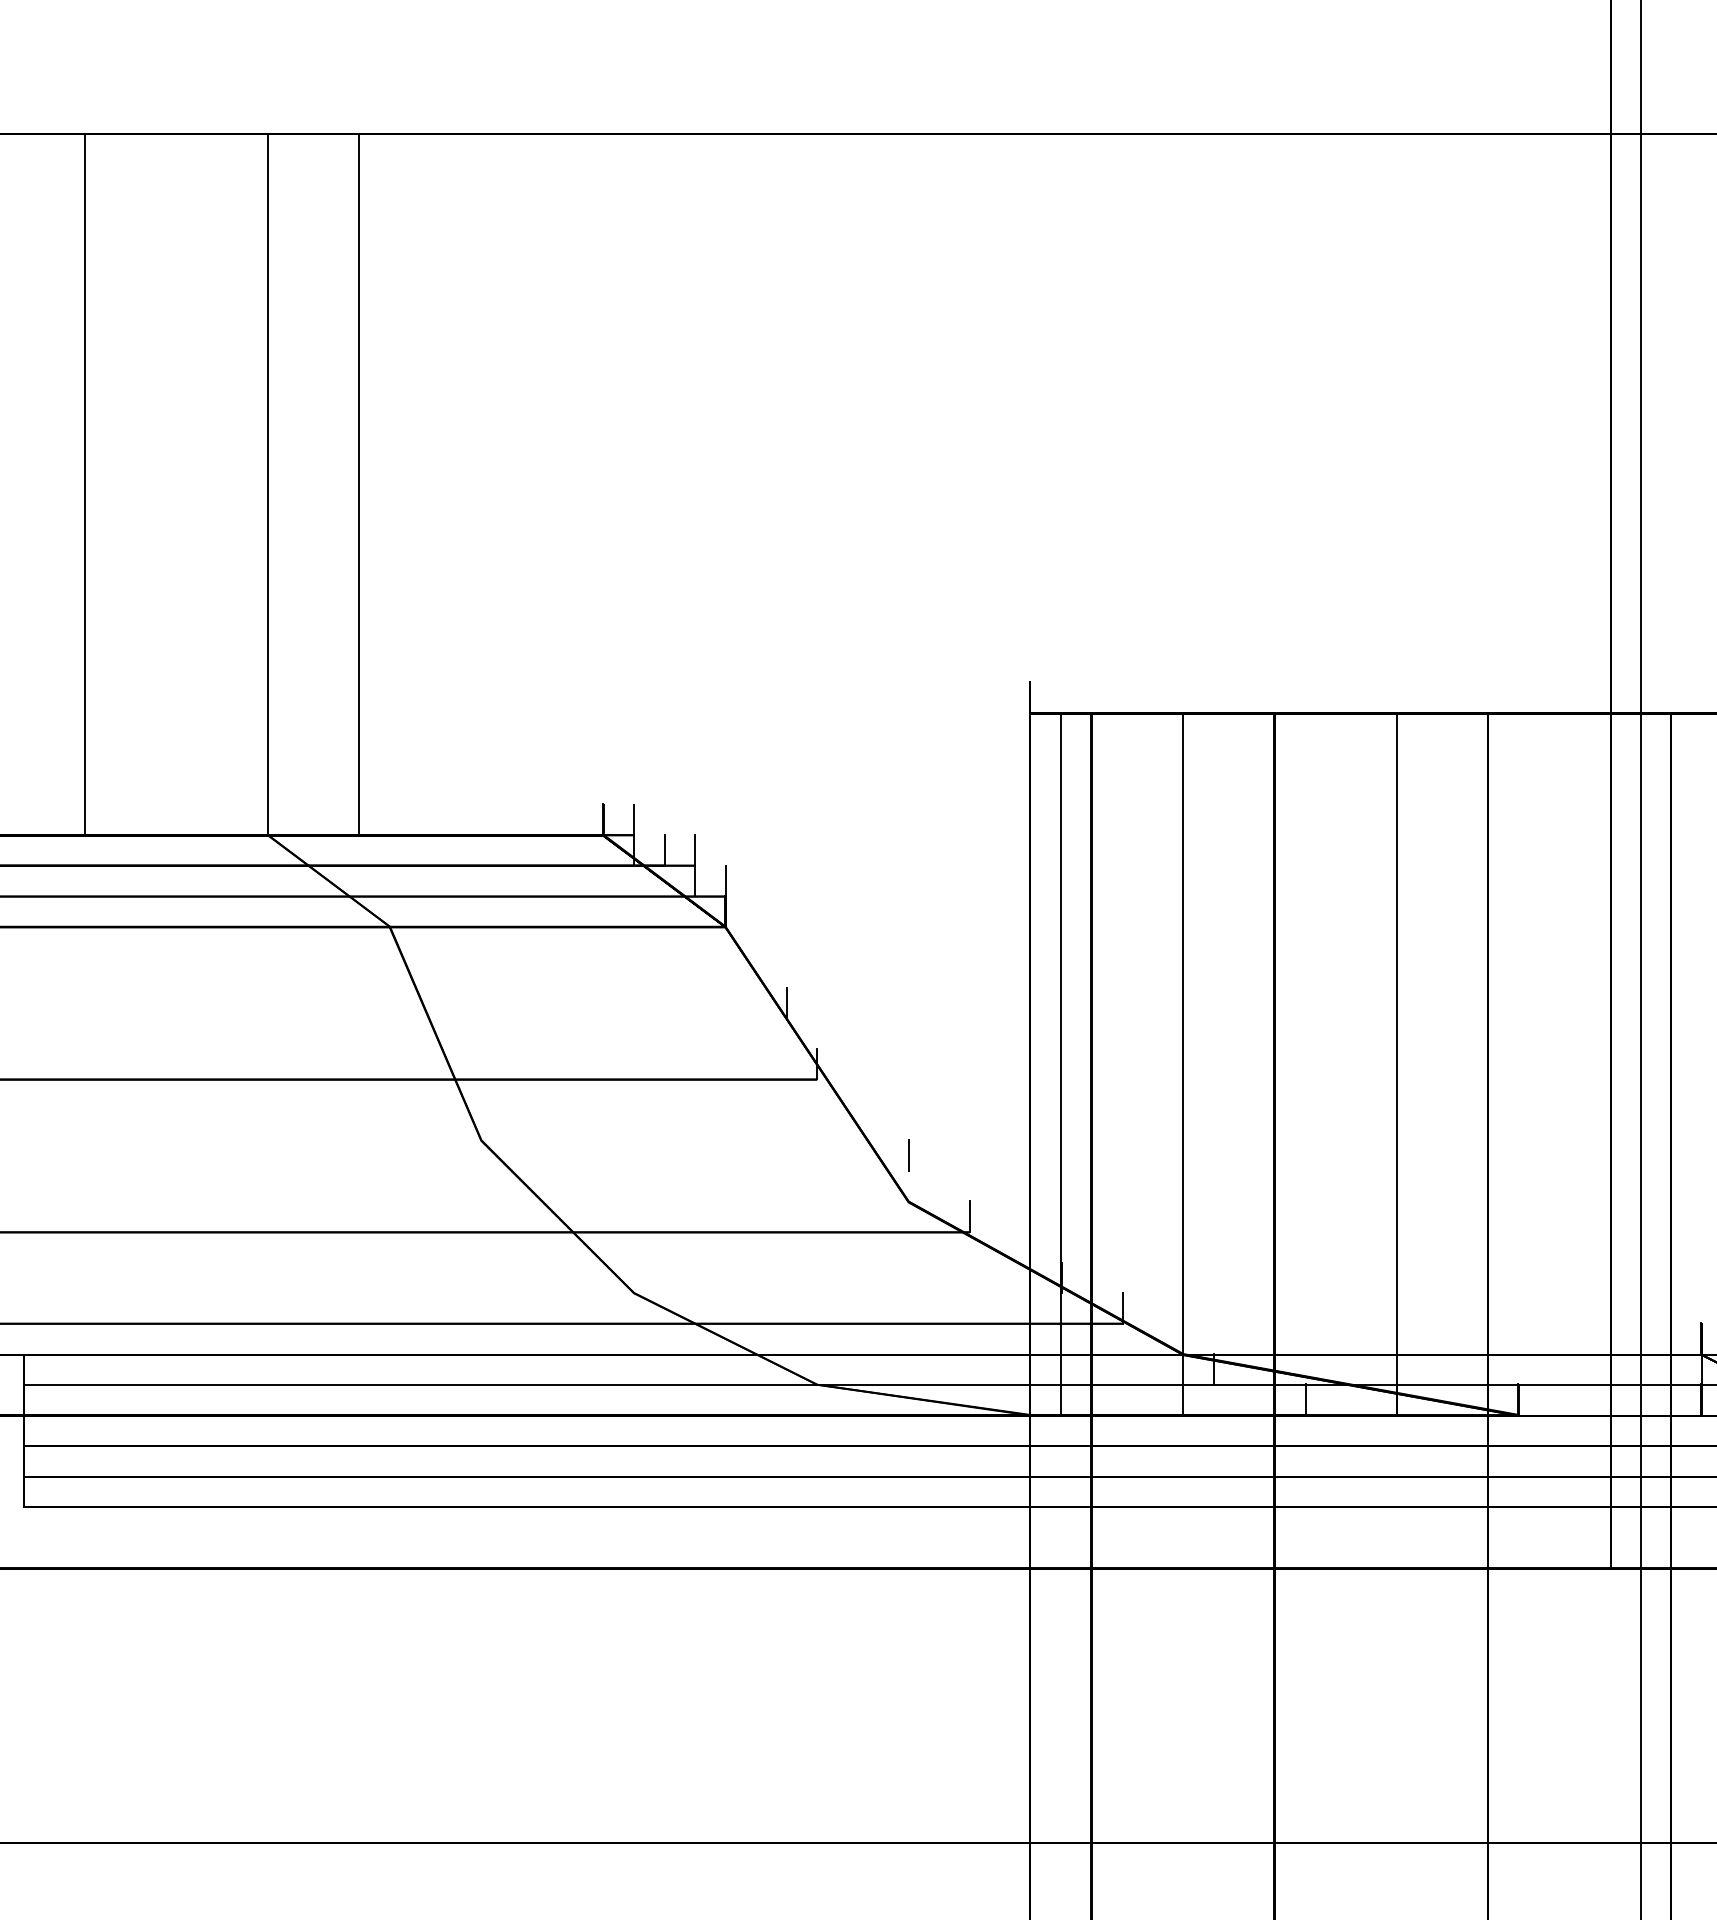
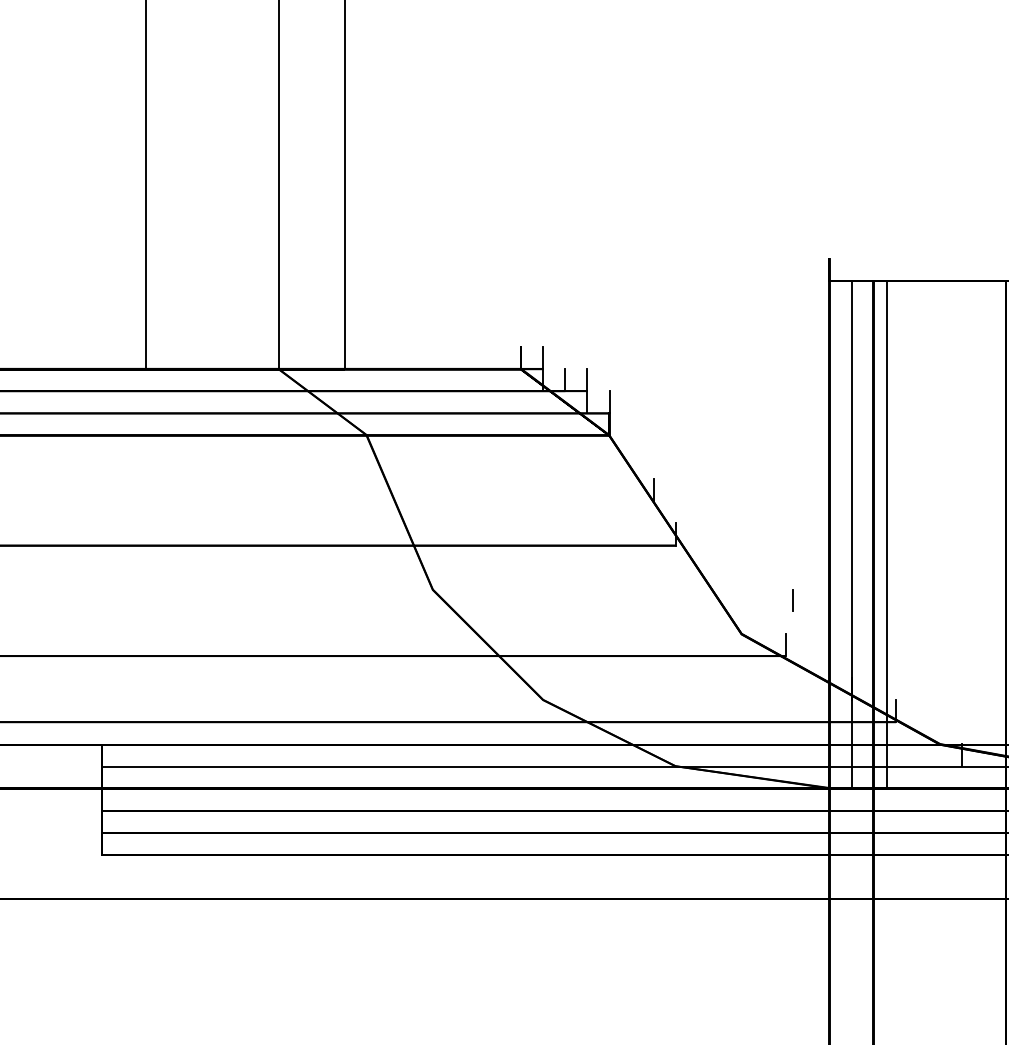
line: (1183, 1064) -> (887, 534), moved
line: (908, 1155) -> (792, 600), moved

